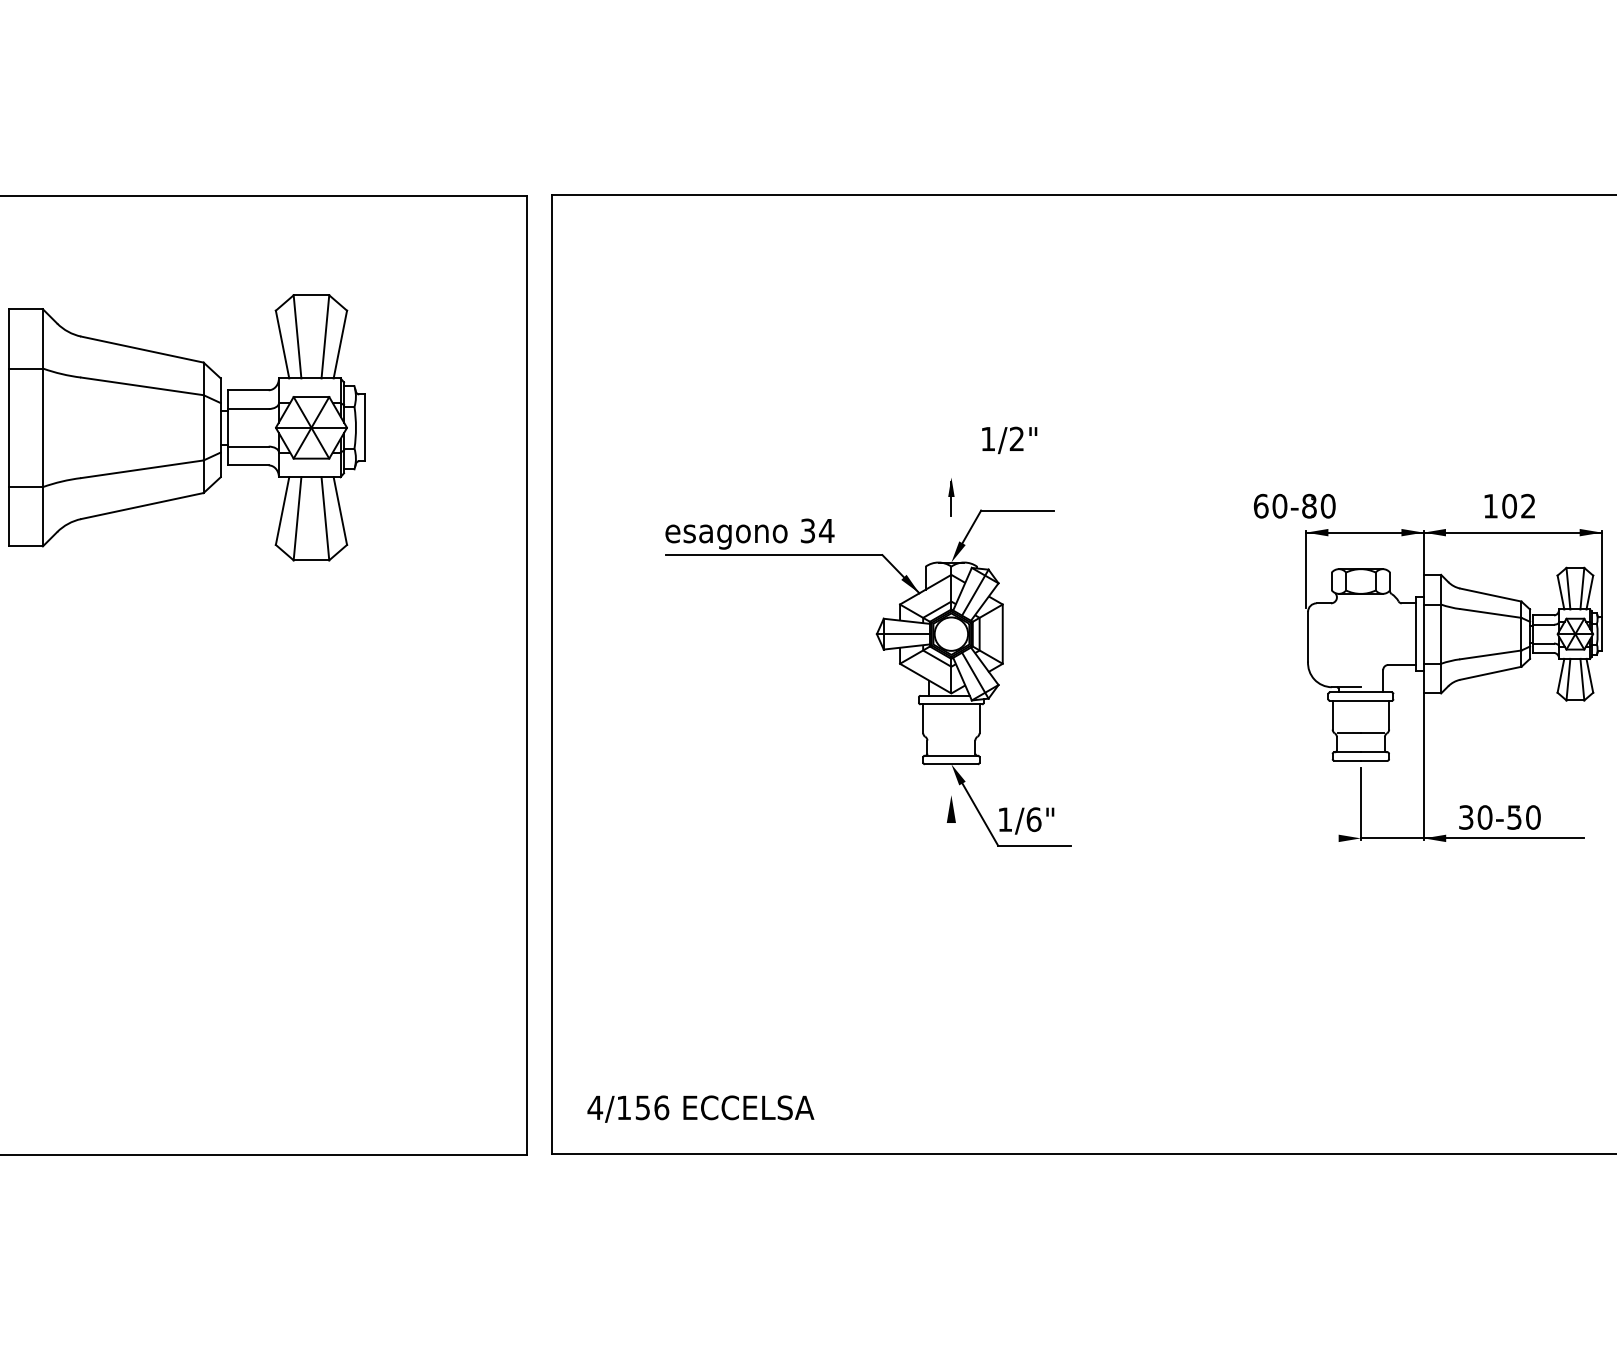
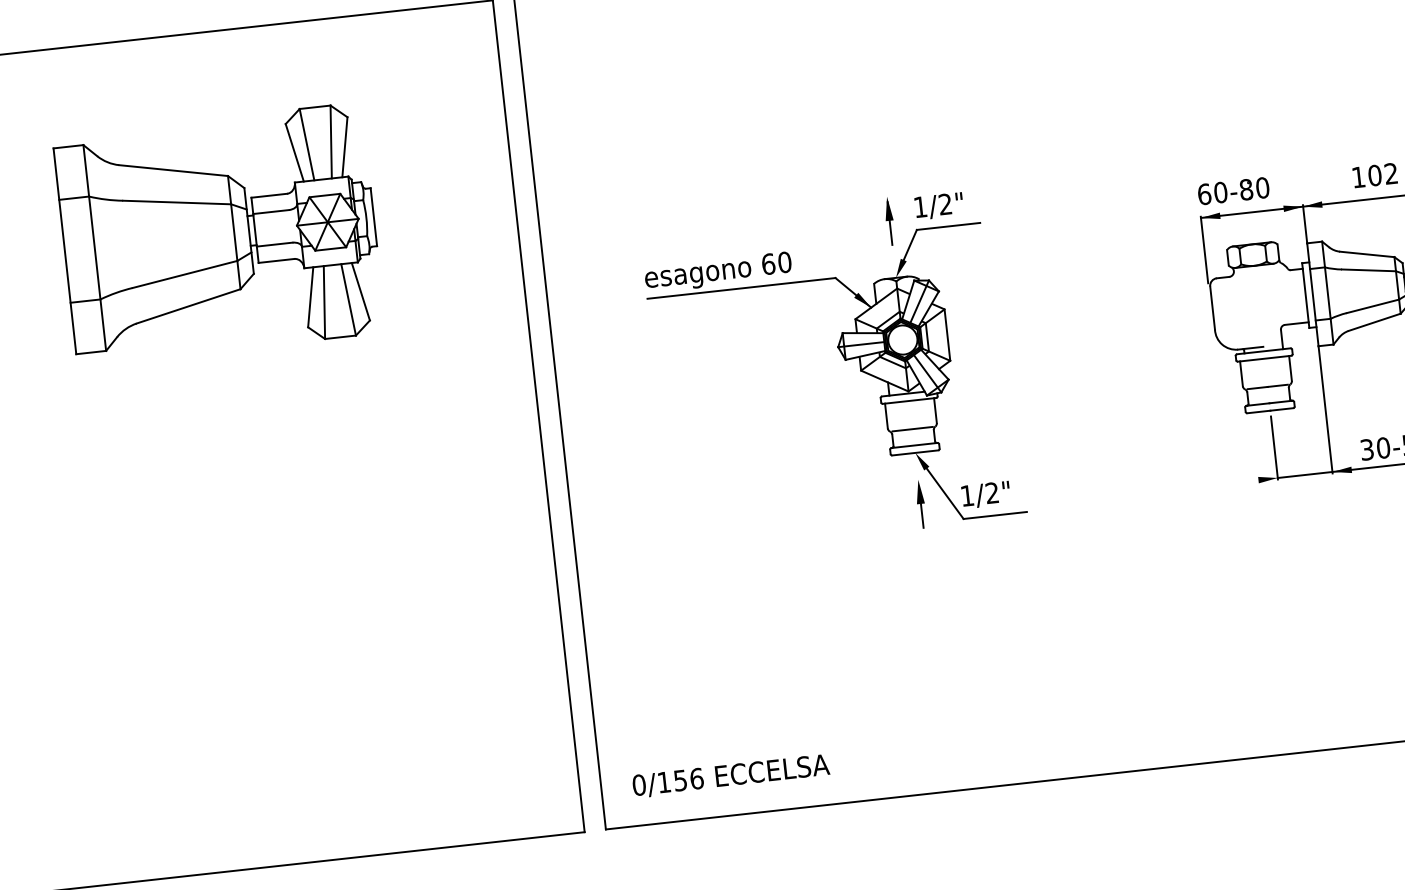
text: (1009, 440) -> (939, 206), moved
part: (951, 497) -> (889, 221), size x1.43
text: (1294, 505) -> (1233, 190), moved
text: (817, 530) -> (776, 262), 34 -> 60
line: (951, 736) -> (912, 428), added
text: (1033, 819) -> (991, 492), 1/6" -> 1/2"
line: (951, 836) -> (922, 515), added
text: (595, 1107) -> (639, 784), 4/156 -> 0/156

